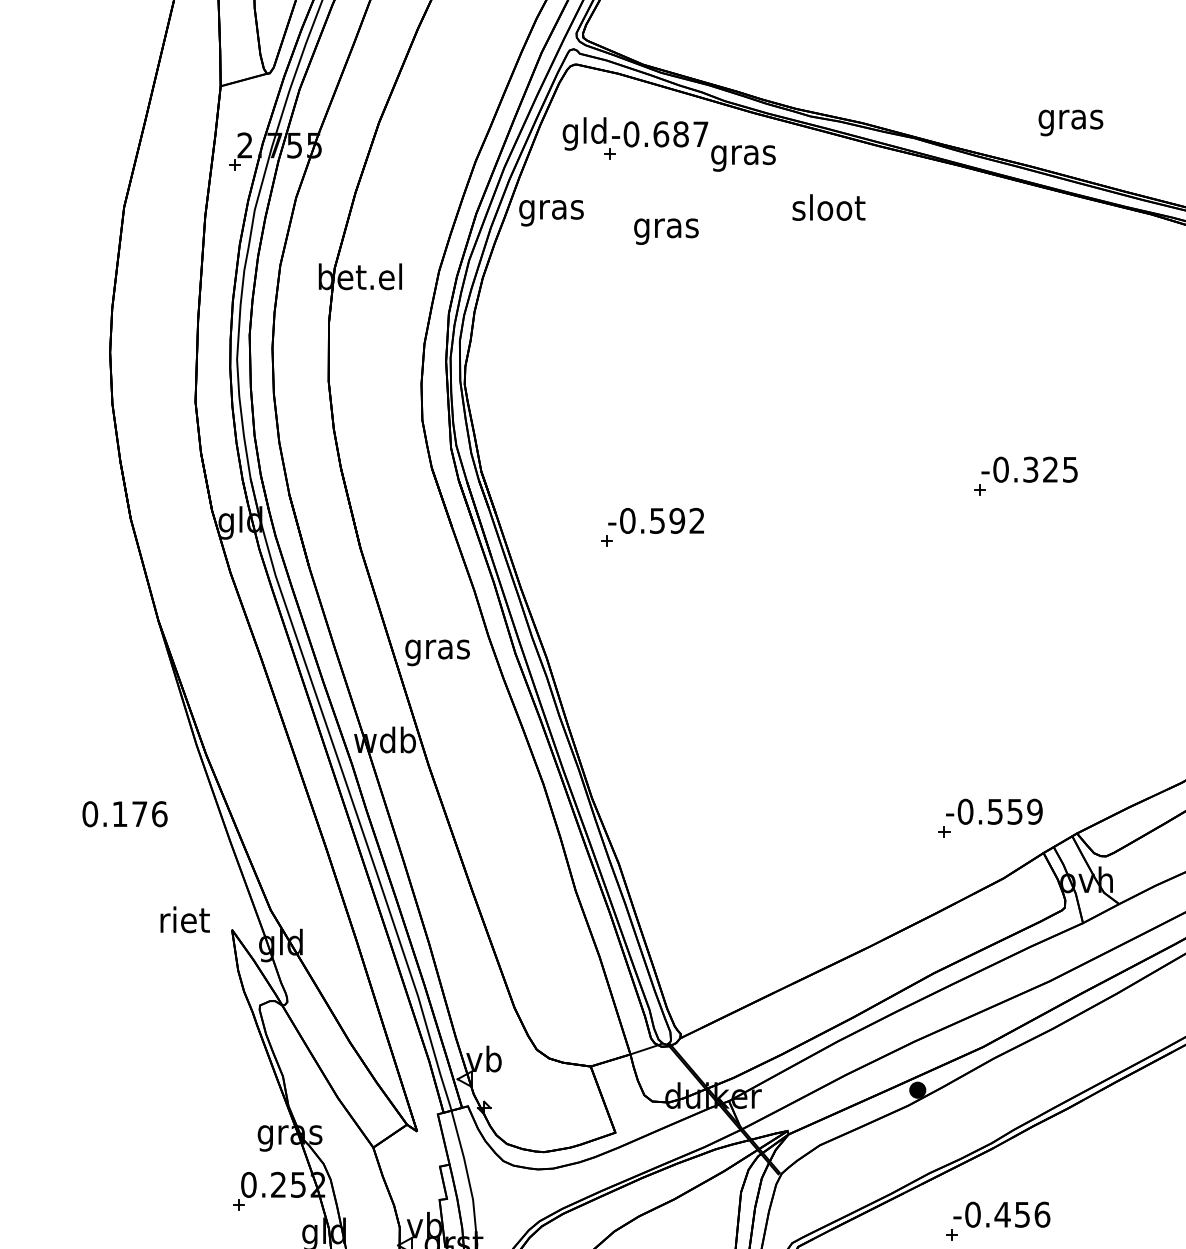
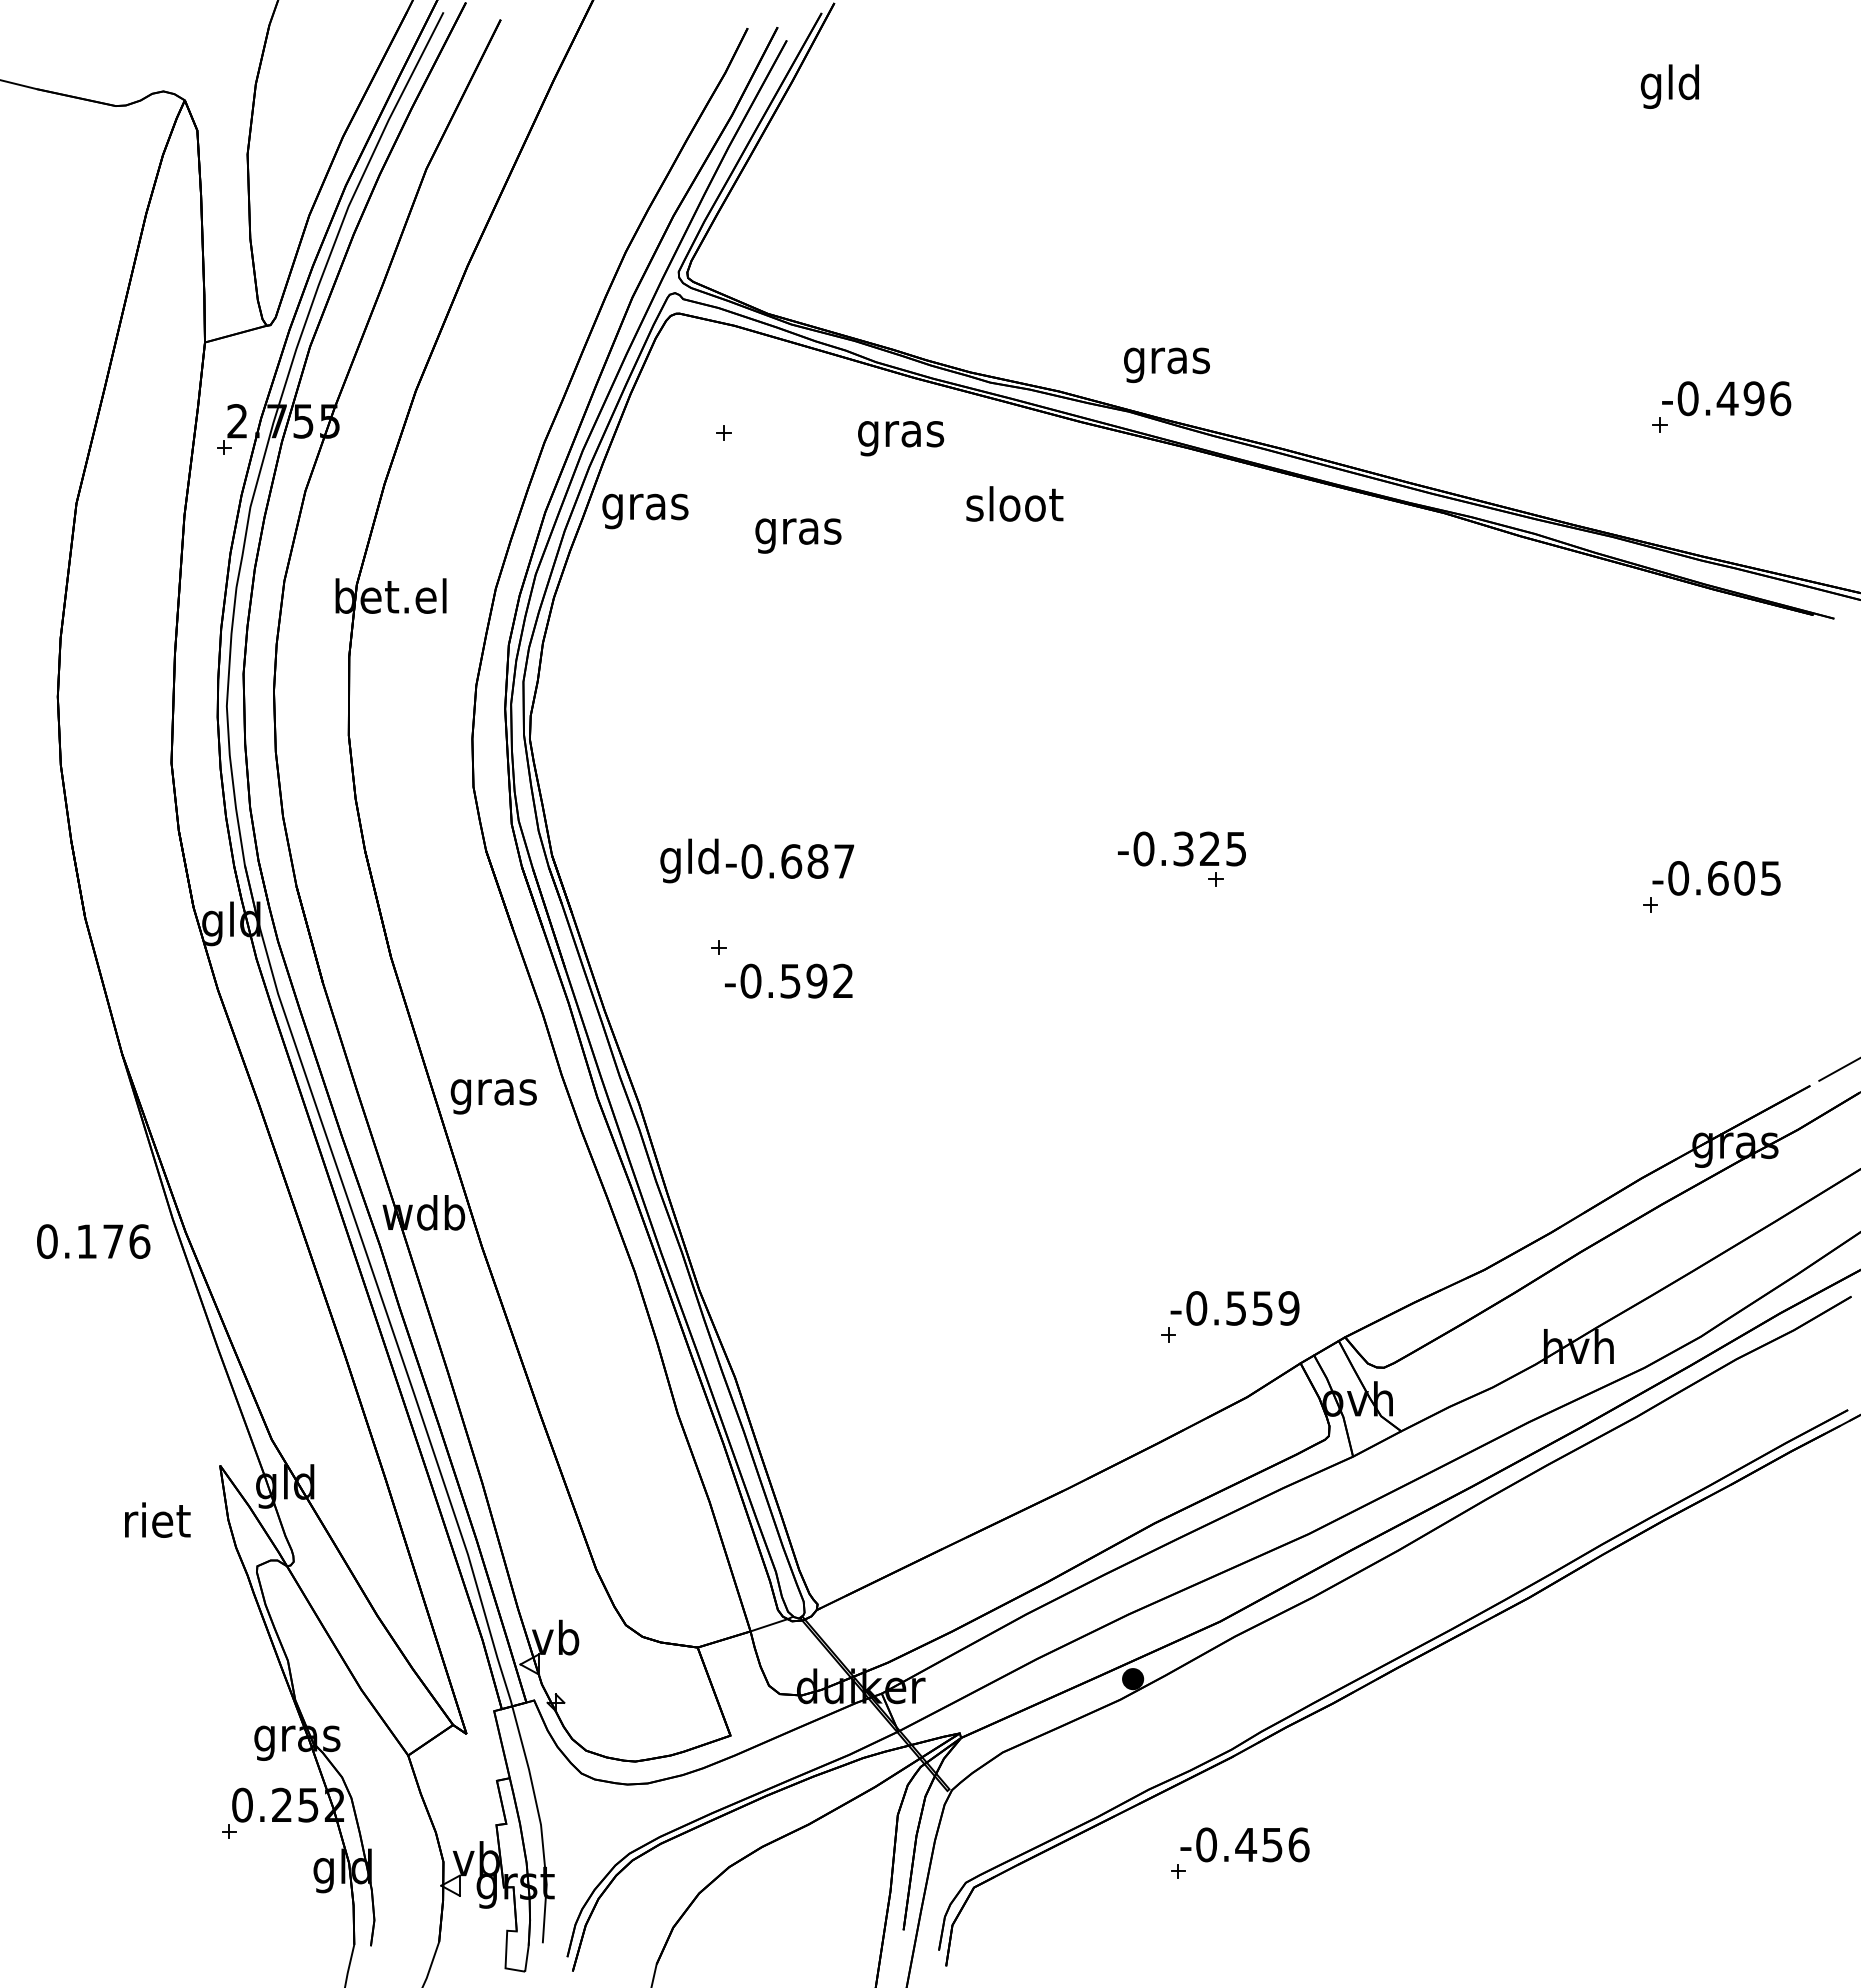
text: (1070, 123) -> (1166, 365), moved
text: (635, 133) -> (757, 860), moved
text: (1029, 469) -> (1181, 848), moved
text: (655, 520) -> (788, 980), moved
text: (124, 814) -> (93, 1241), moved
text: (185, 919) -> (157, 1519), moved

